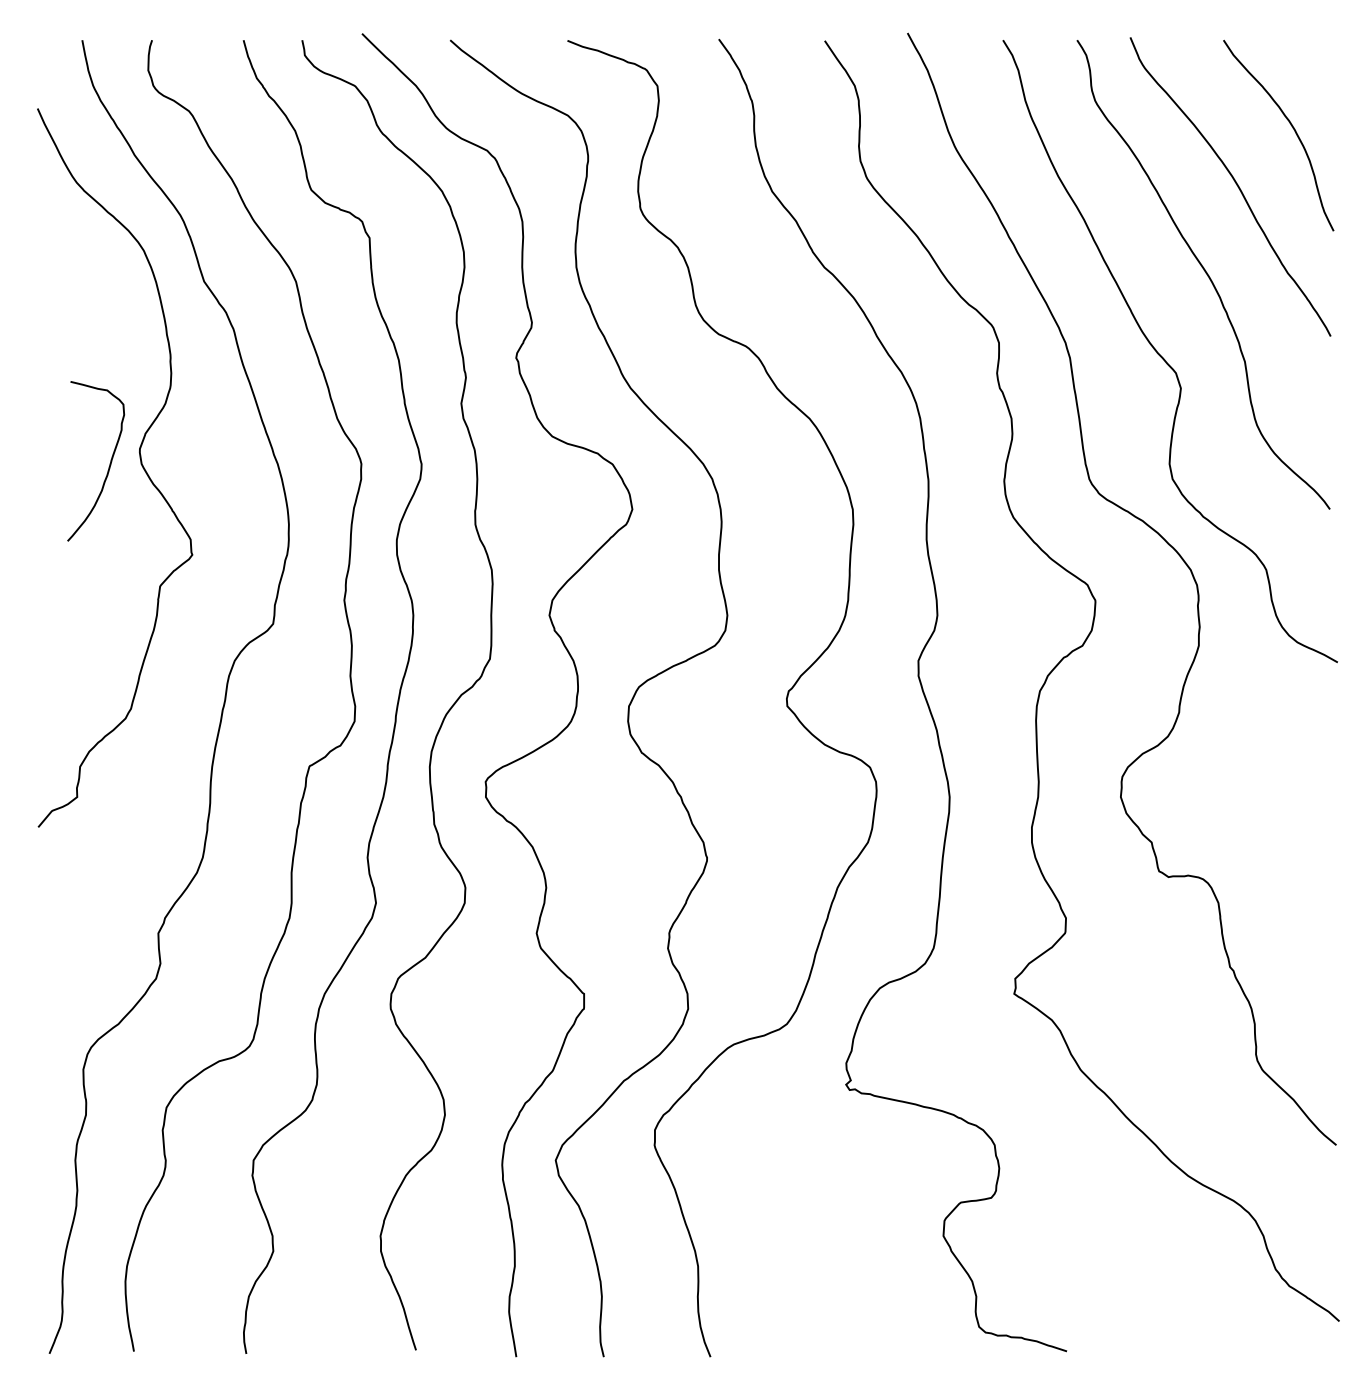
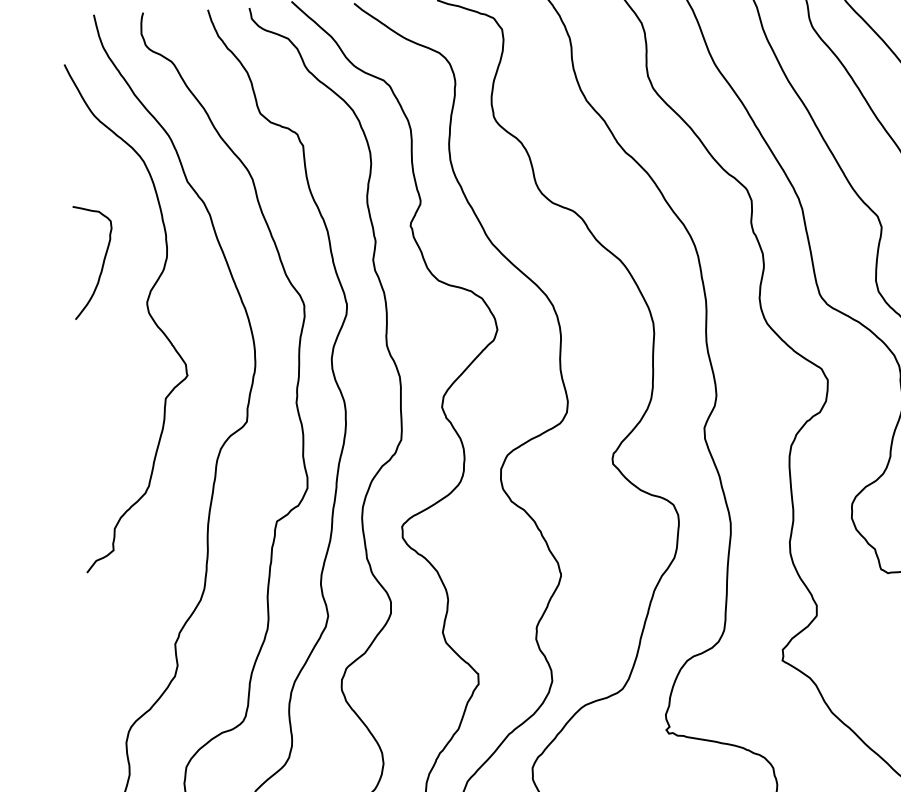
curve: (109, 463) -> (102, 263), moved

